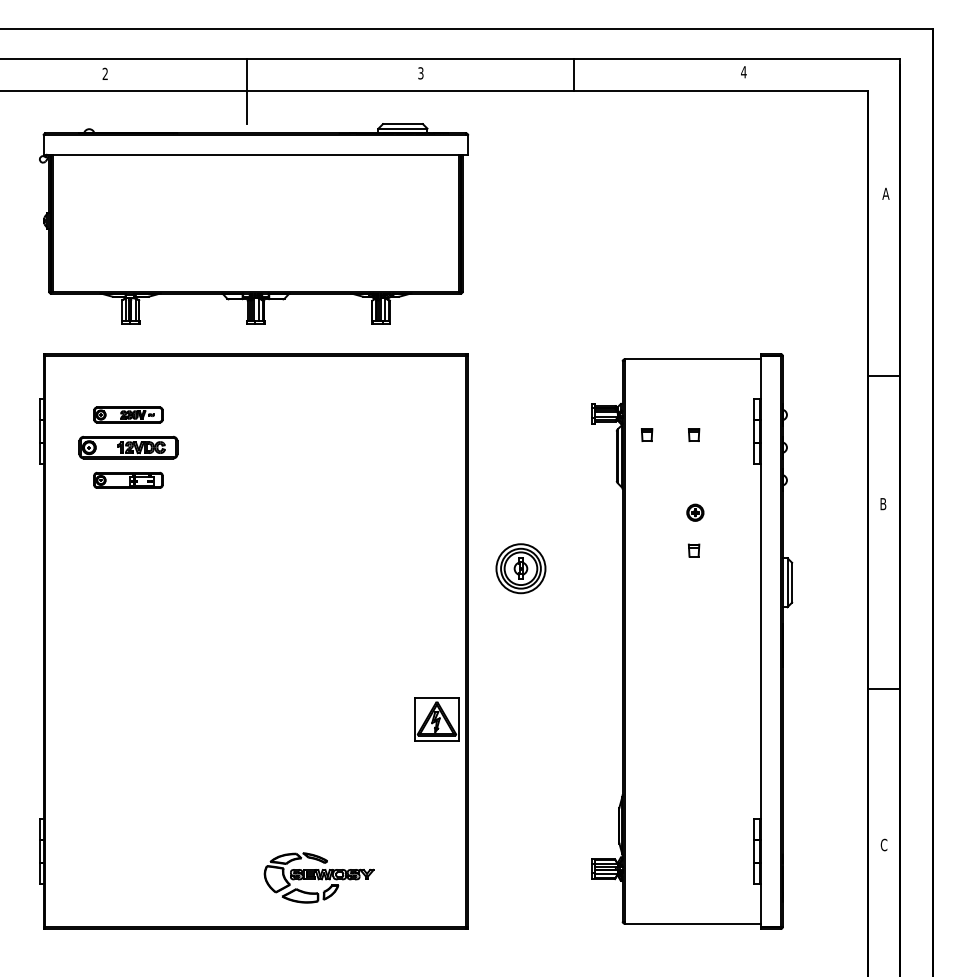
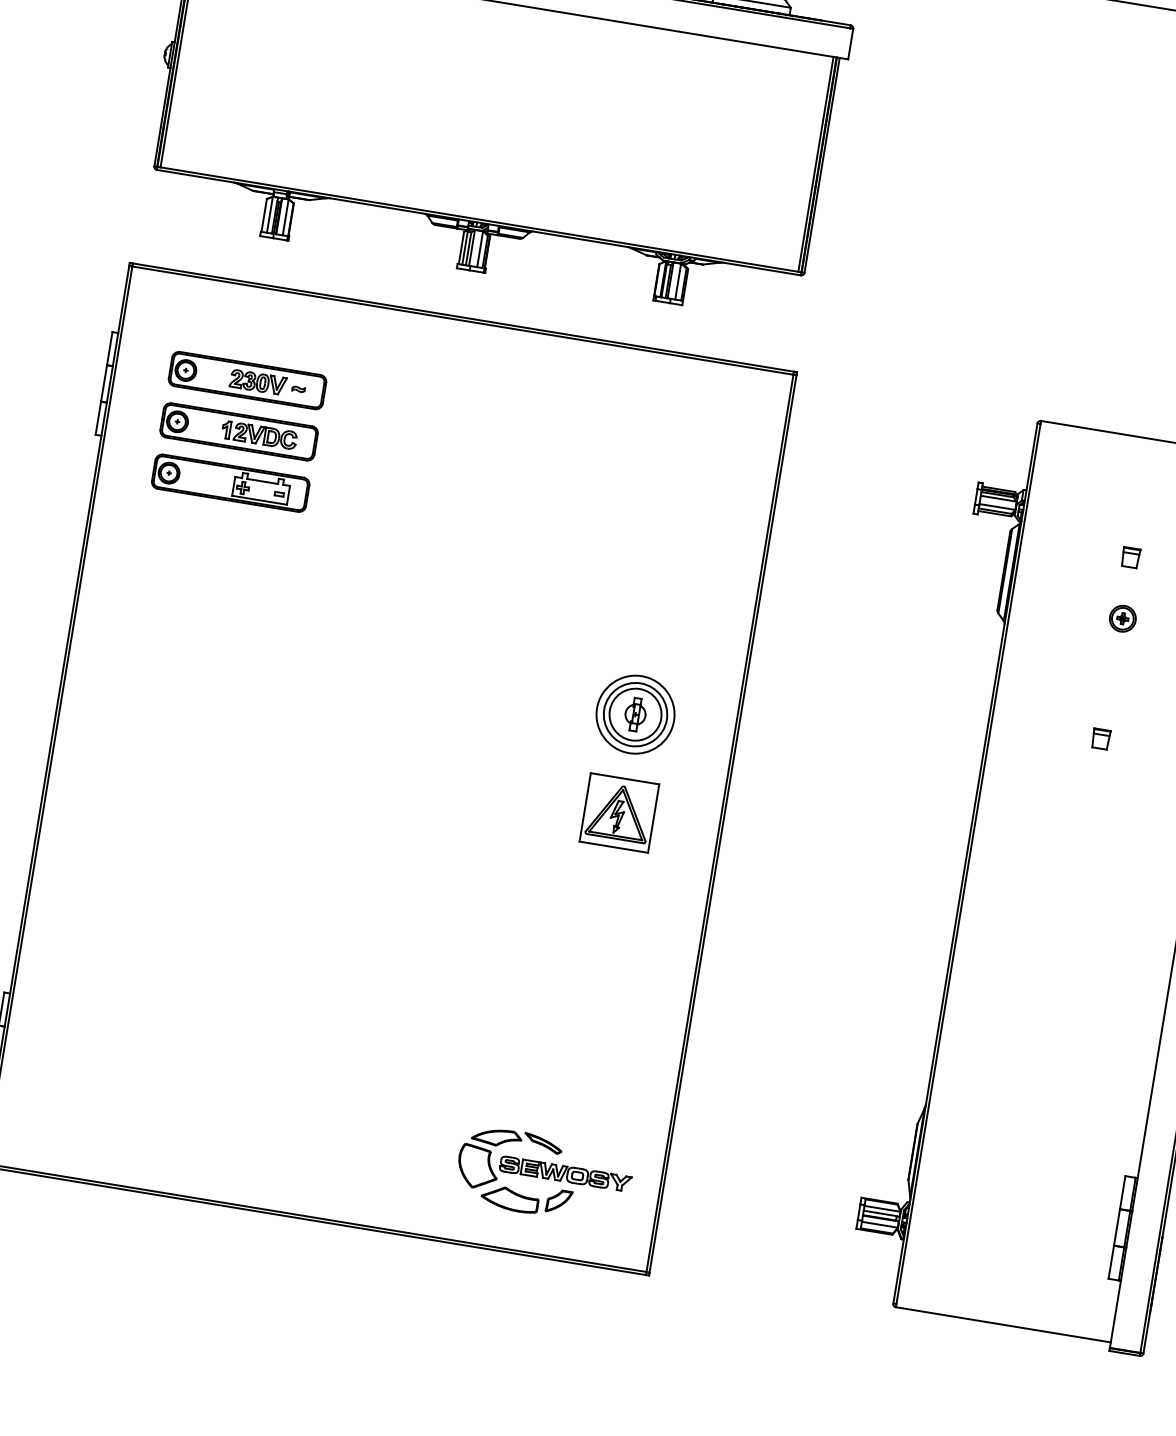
part: (128, 414) -> (247, 379), size x1.43
part: (647, 434) -> (1057, 544), removed
part: (128, 480) -> (230, 483), size x1.43
part: (695, 512) -> (1123, 618), moved
part: (520, 568) -> (634, 714), moved
part: (436, 719) -> (618, 813), moved
part: (318, 877) -> (543, 1175), moved

